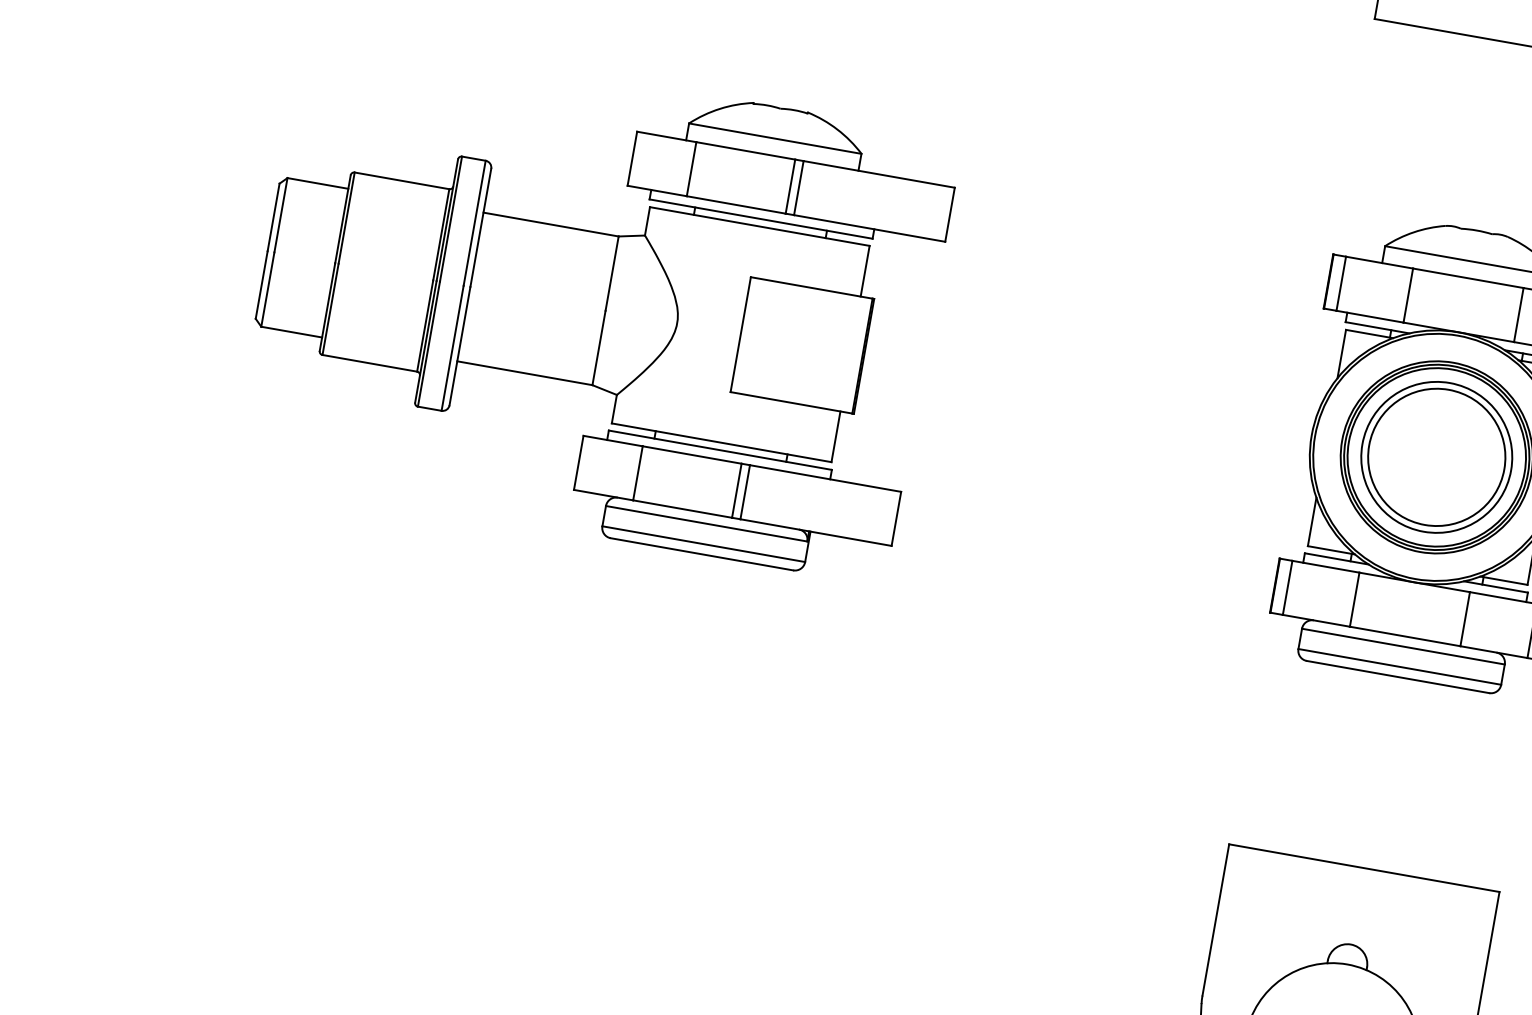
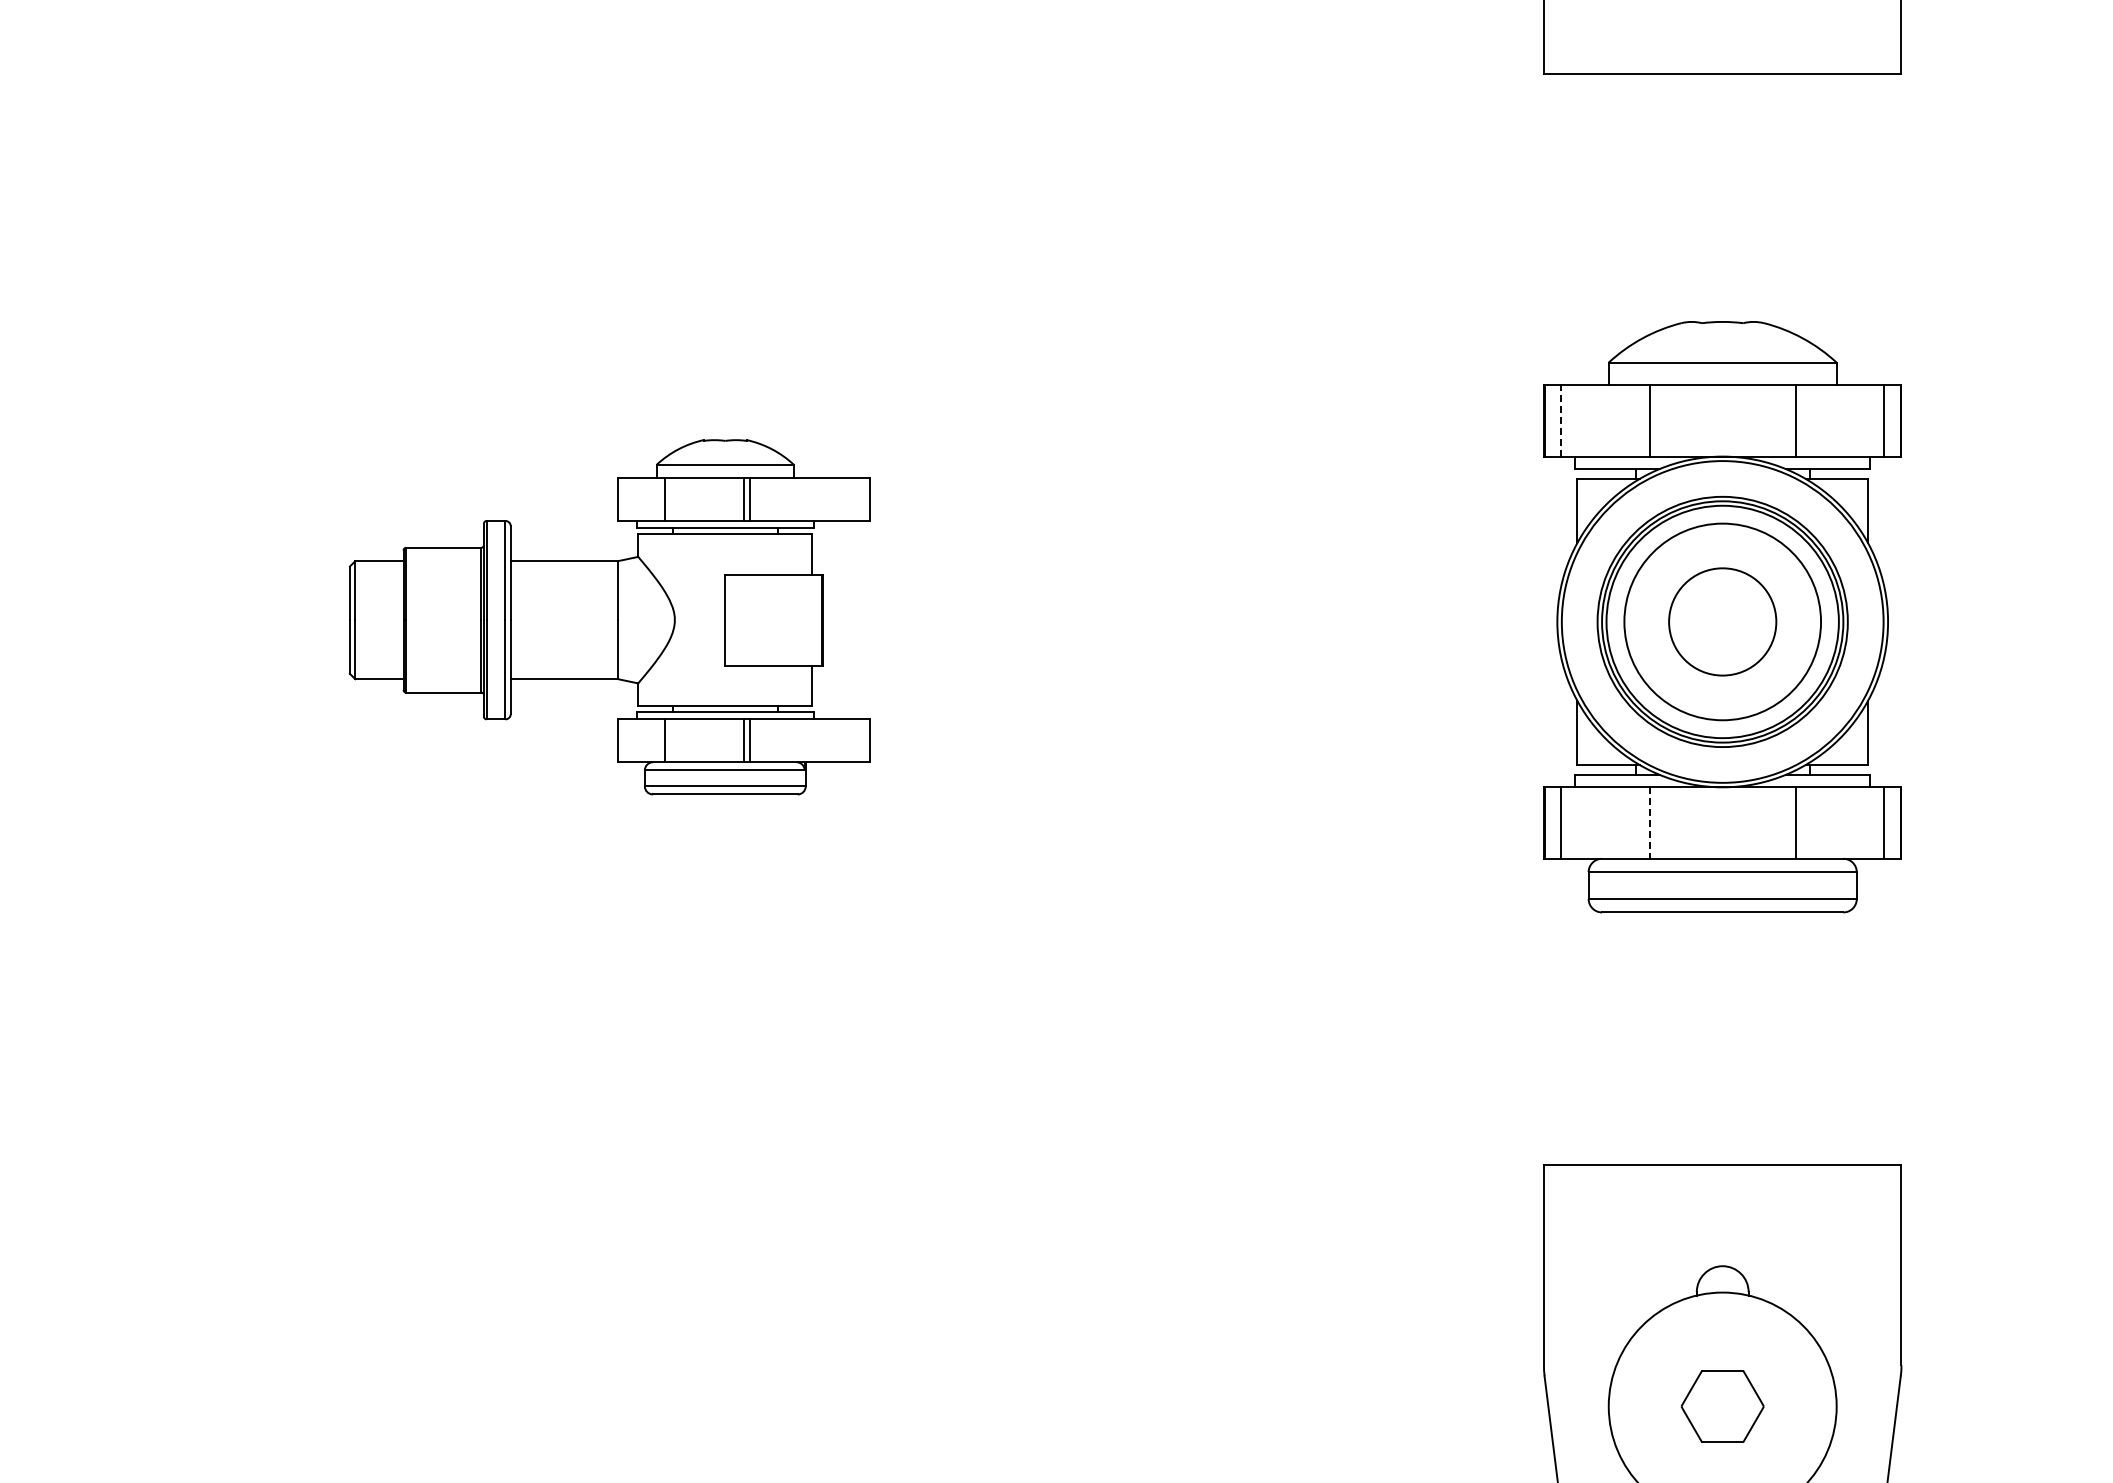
line: (1340, 283) -> (1560, 420), solid -> dashed
part: (595, 305) -> (609, 617), size x0.6
circle: (1436, 457) -> (1722, 621), size x0.6
line: (1354, 600) -> (1649, 823), solid -> dashed

